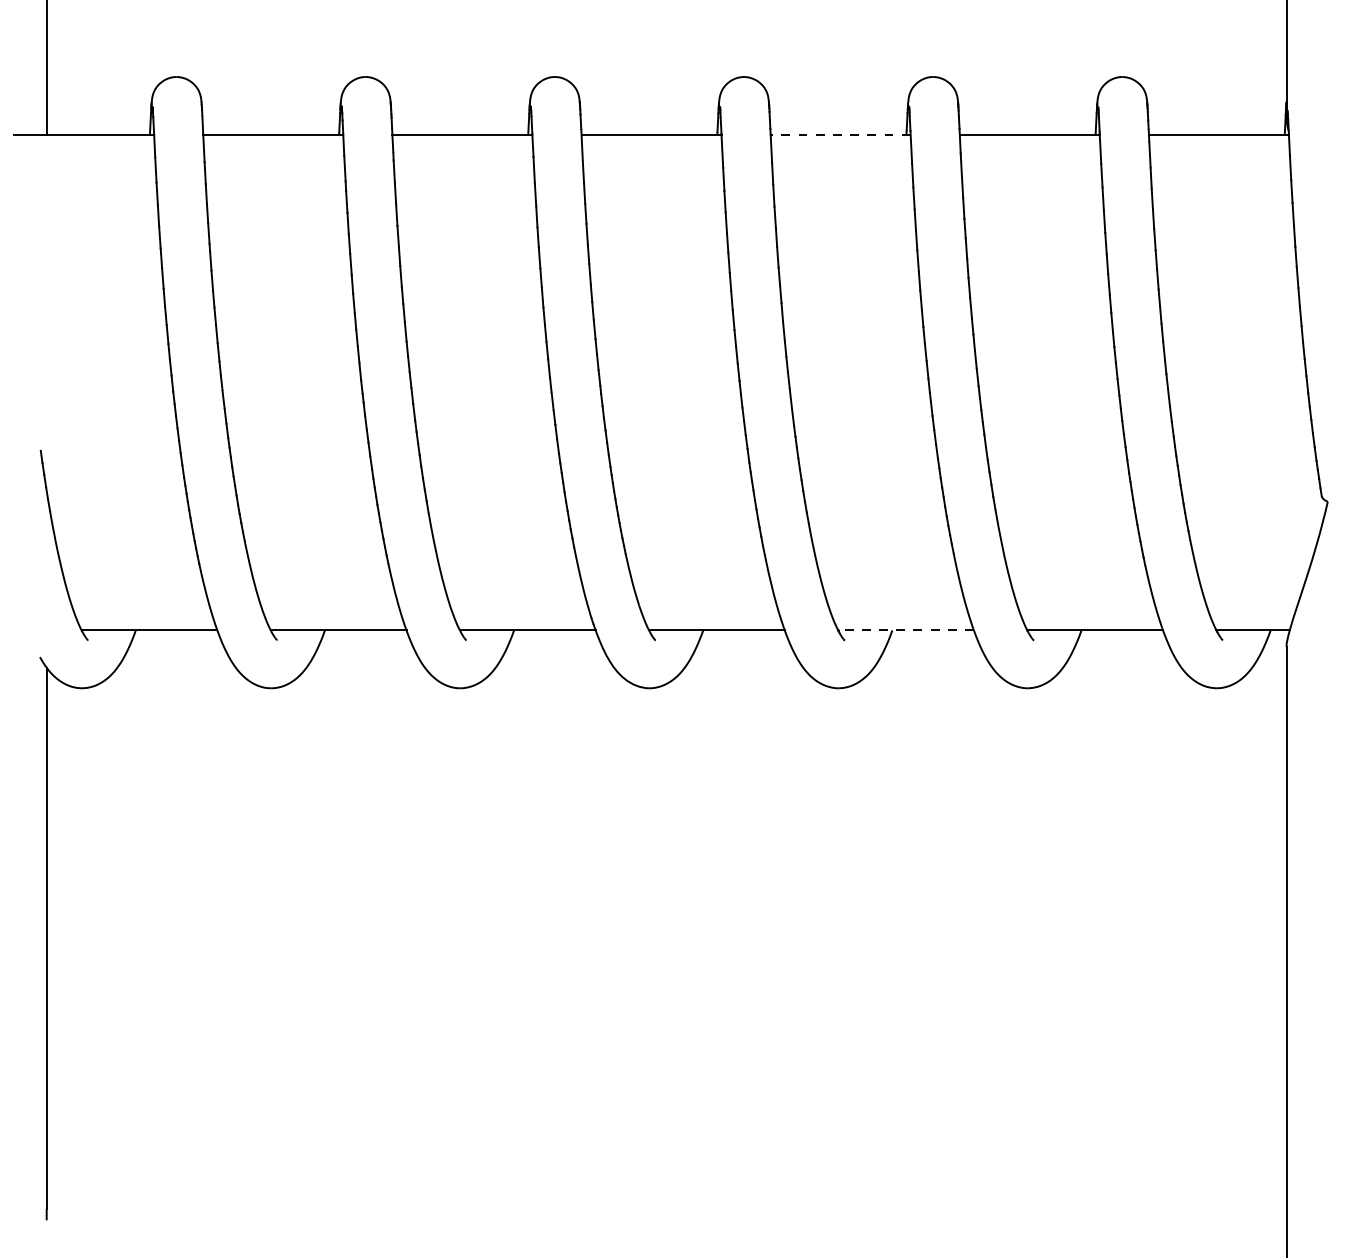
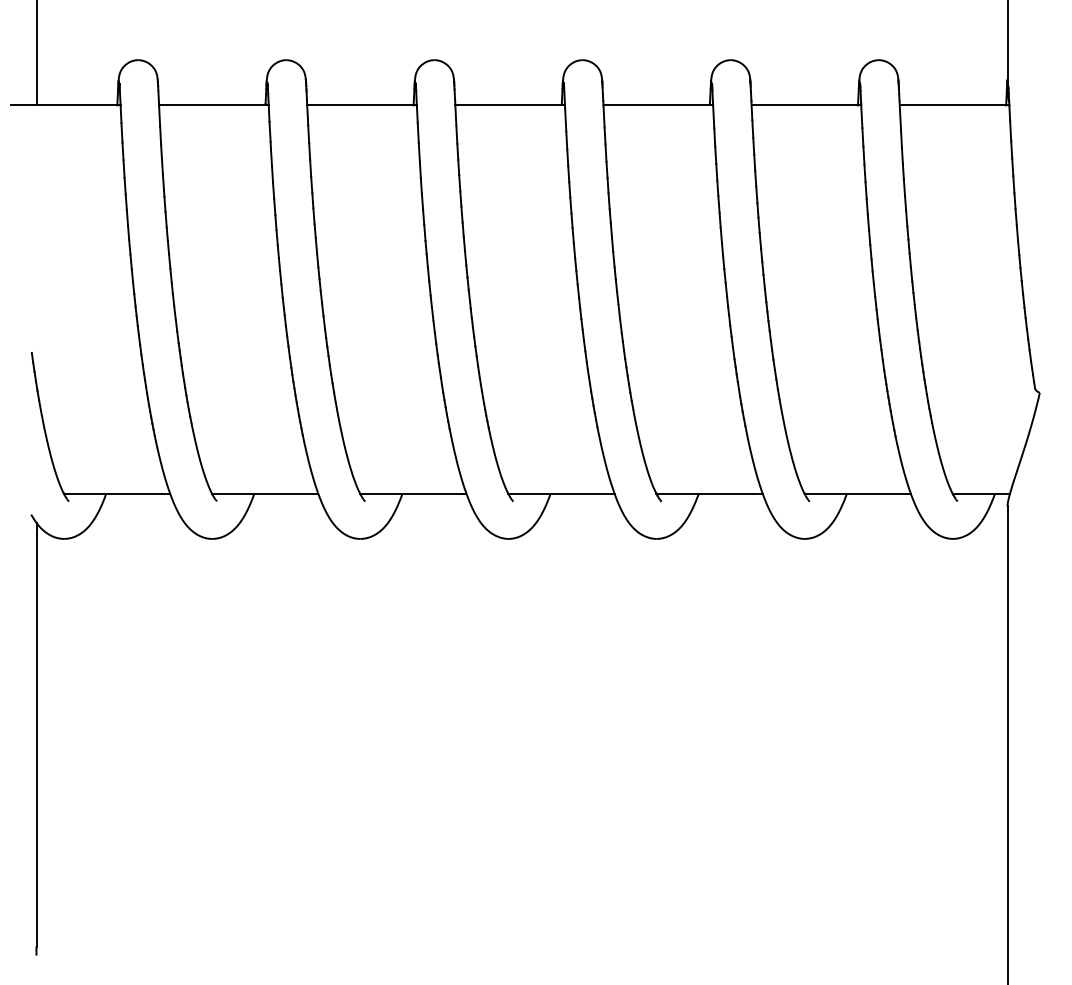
line: (840, 134) -> (658, 105), dashed -> solid
line: (906, 630) -> (709, 493), dashed -> solid

